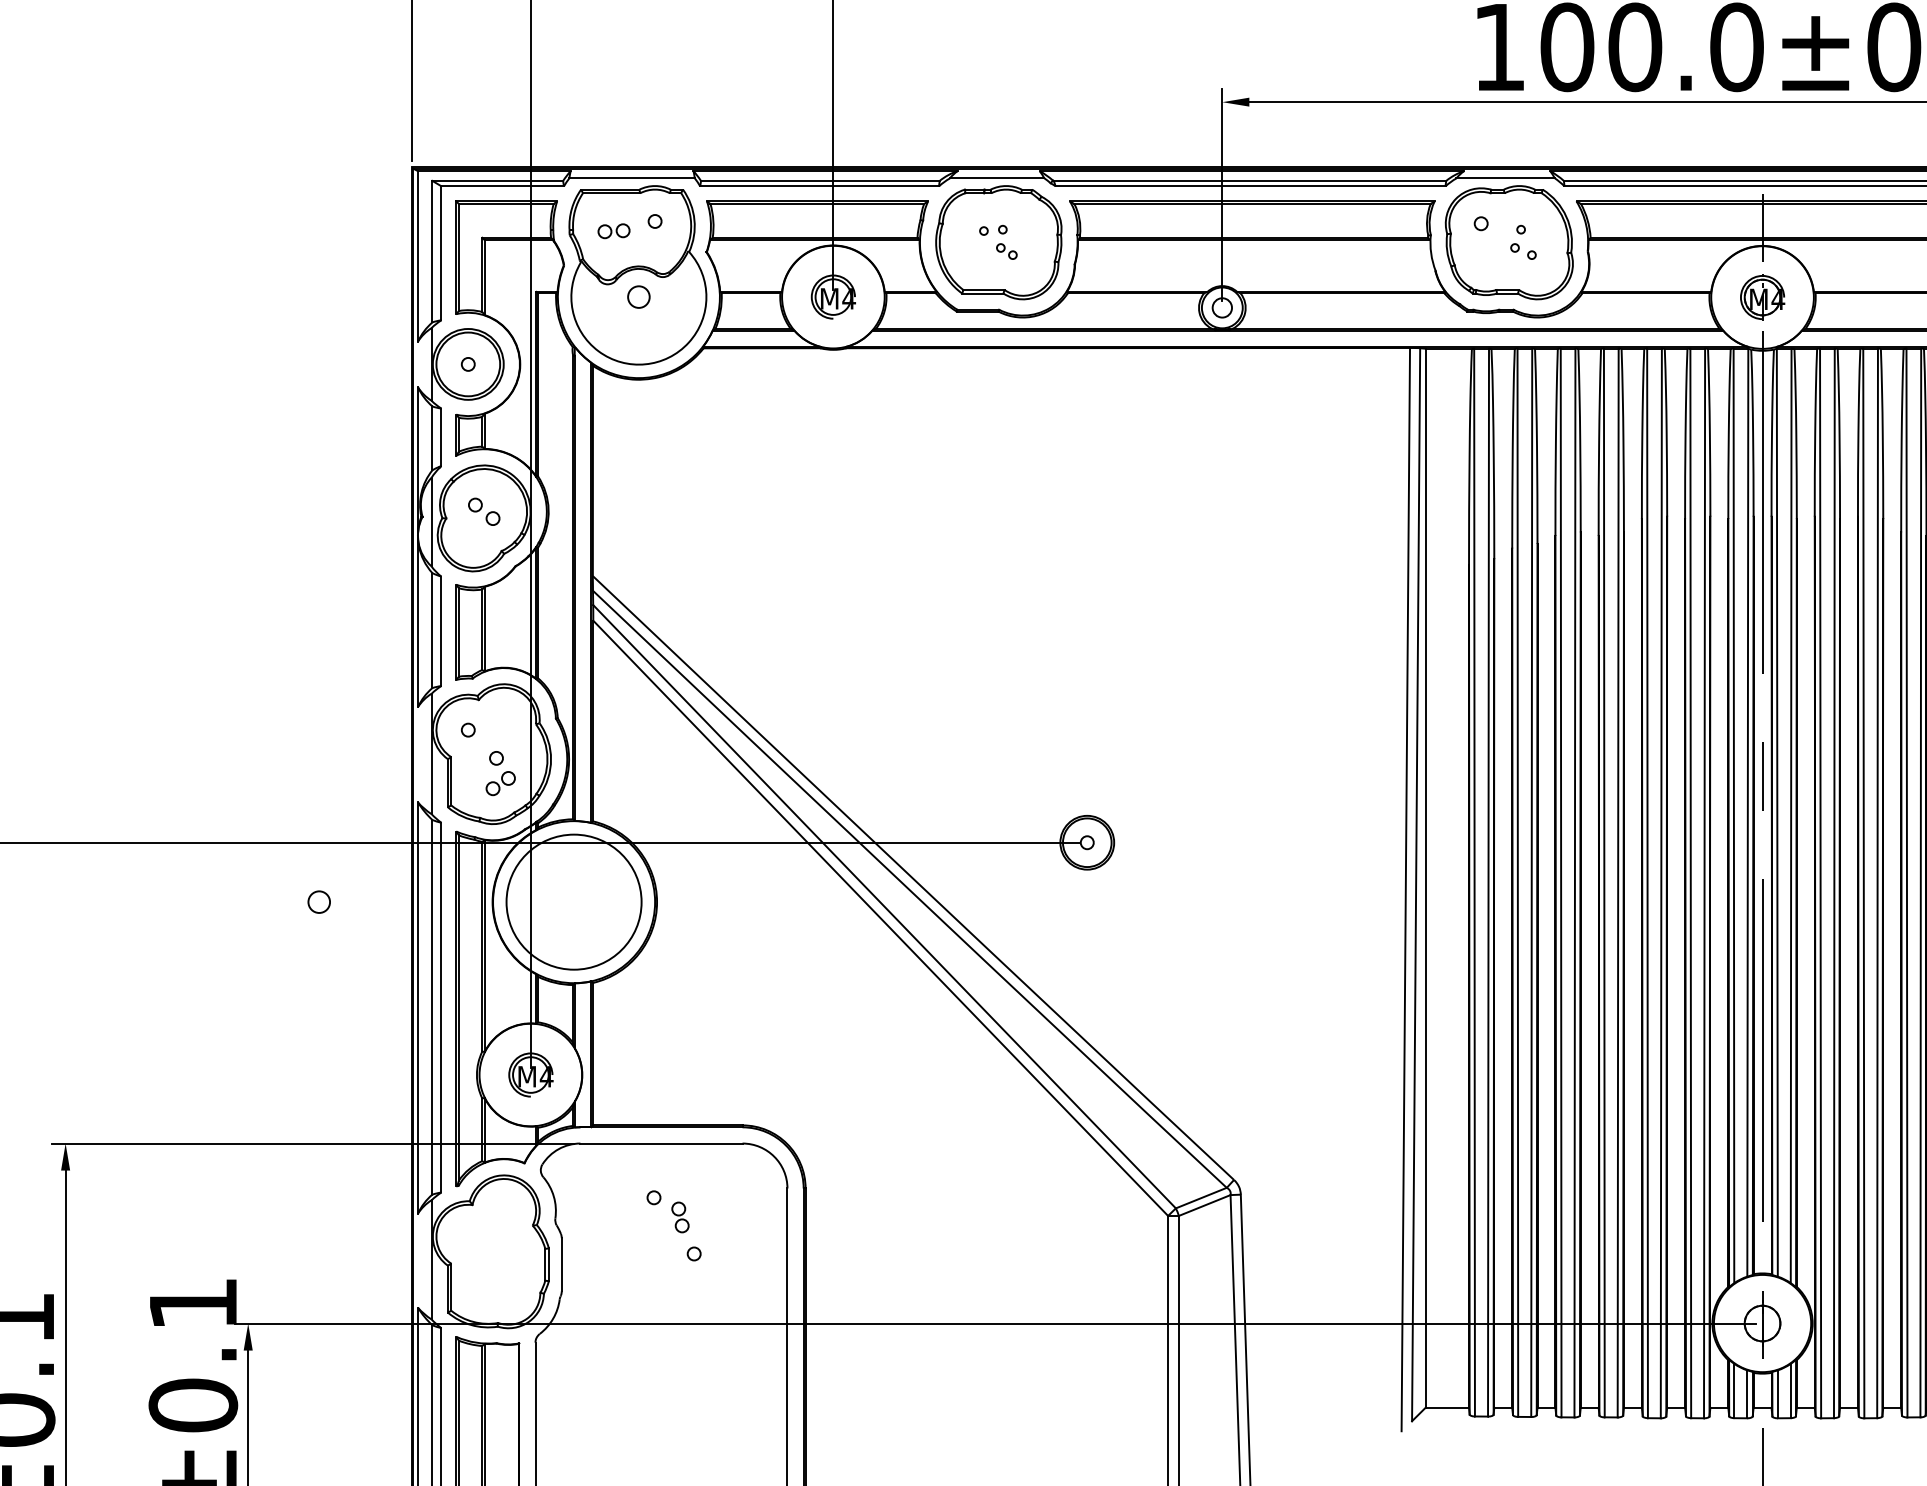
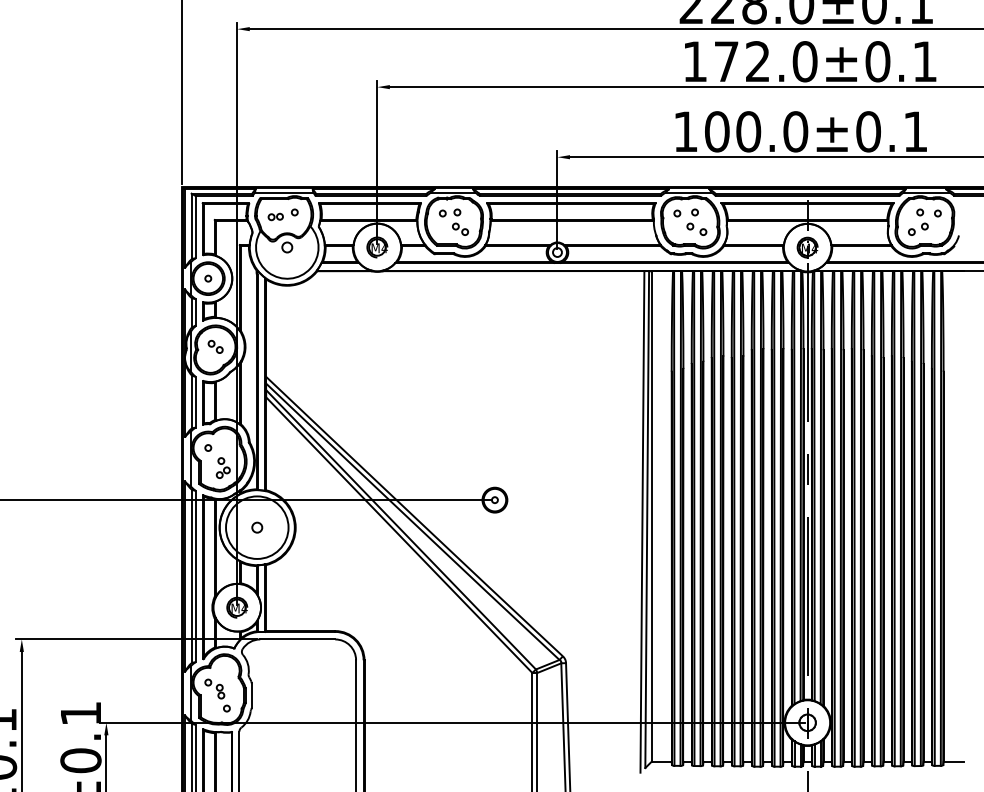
part: (997, 240) -> (453, 221), size x1.67
part: (1522, 240) -> (696, 221), size x1.67
circle: (319, 901) -> (257, 527), moved
part: (673, 1225) -> (217, 695), moved

